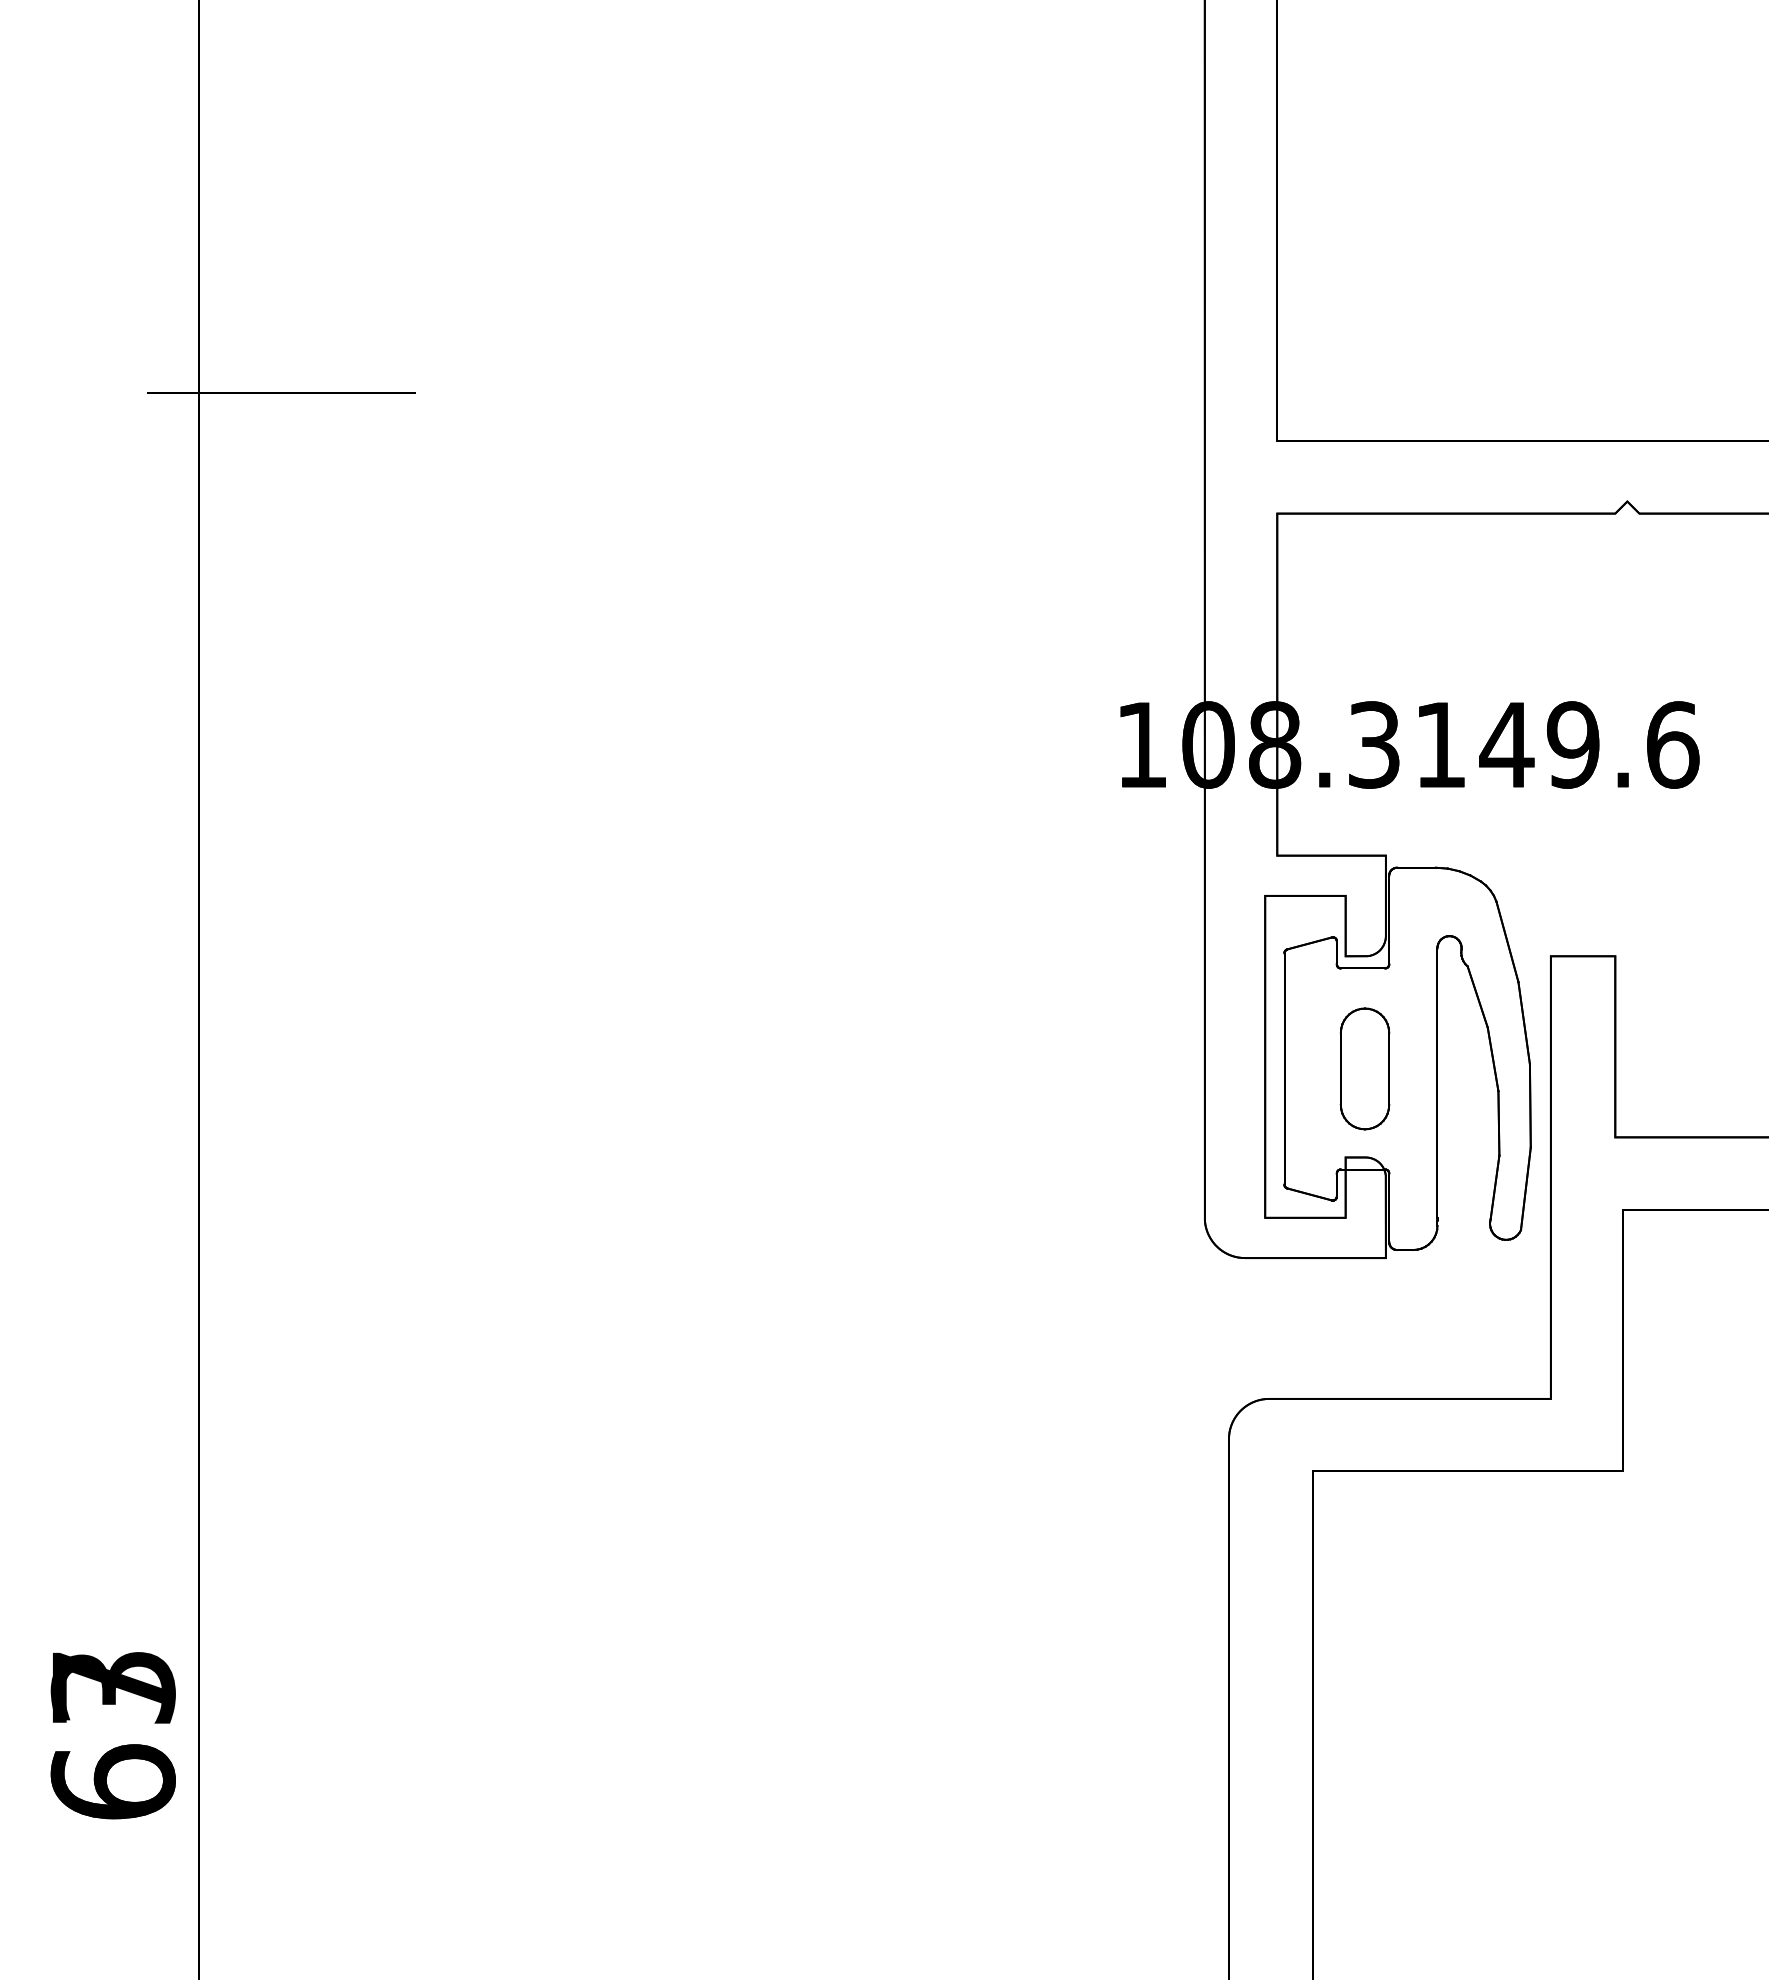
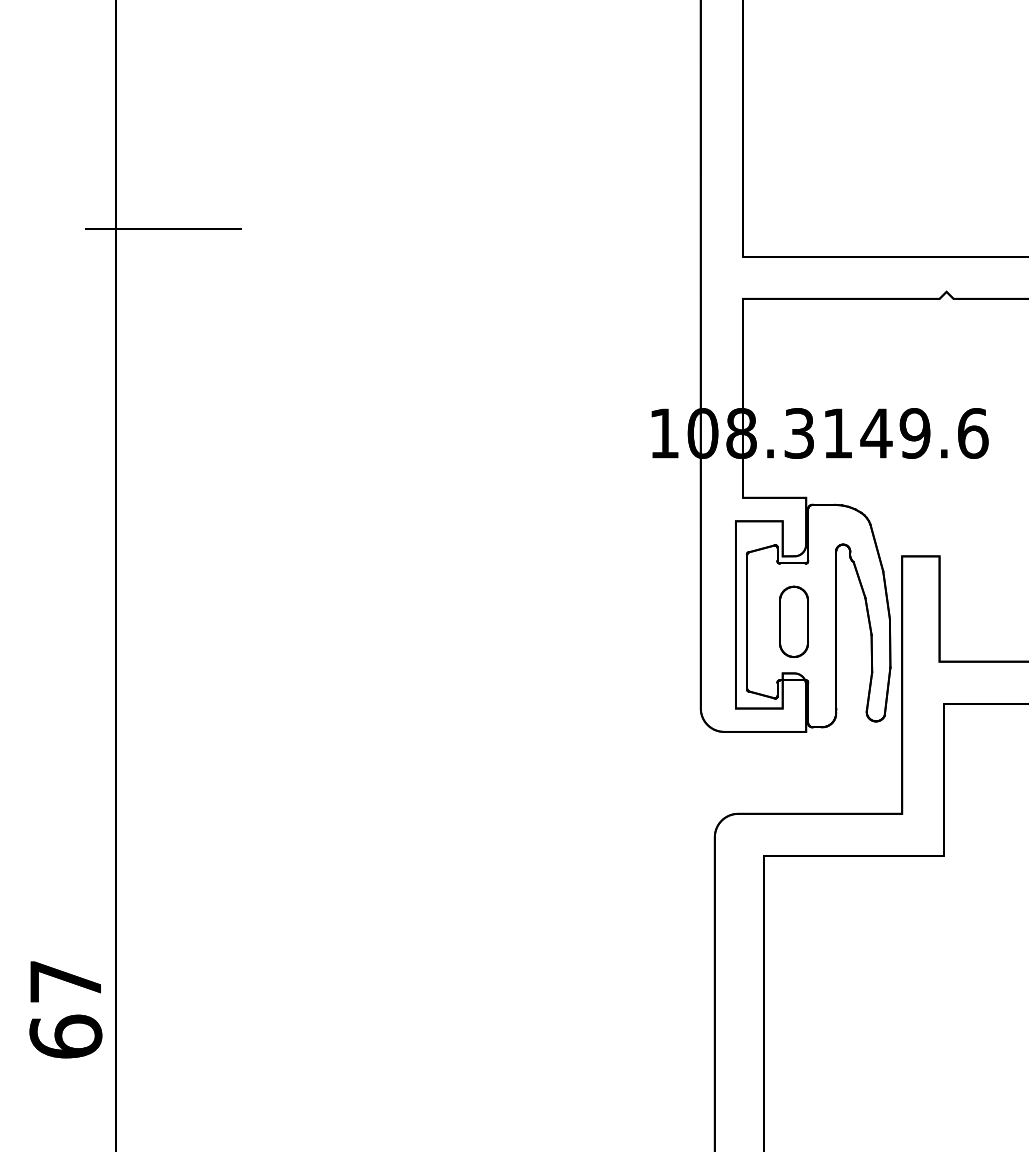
text: (112, 1687) -> (65, 981), 63 -> 67

